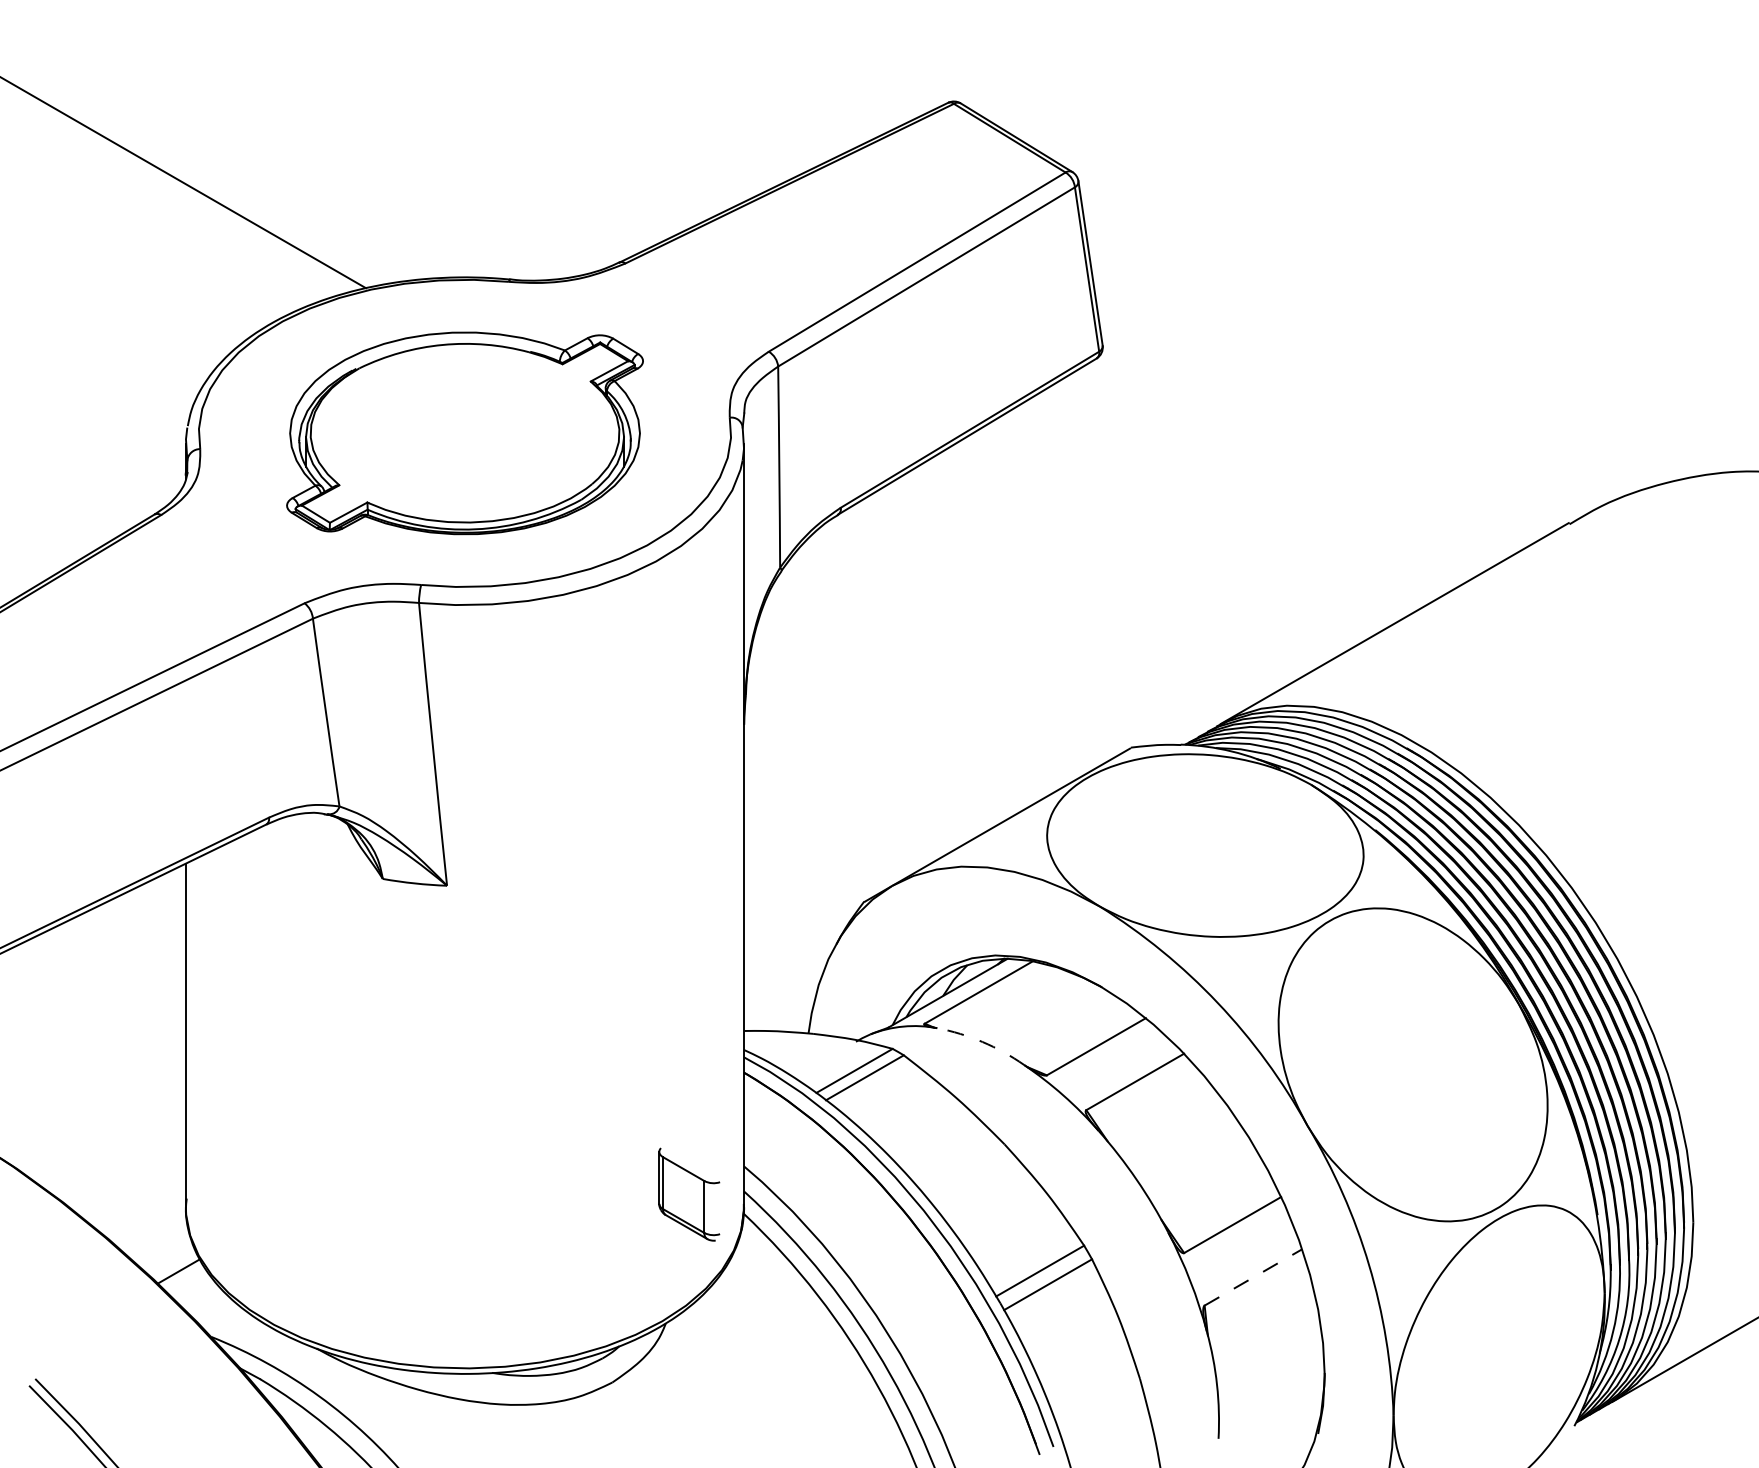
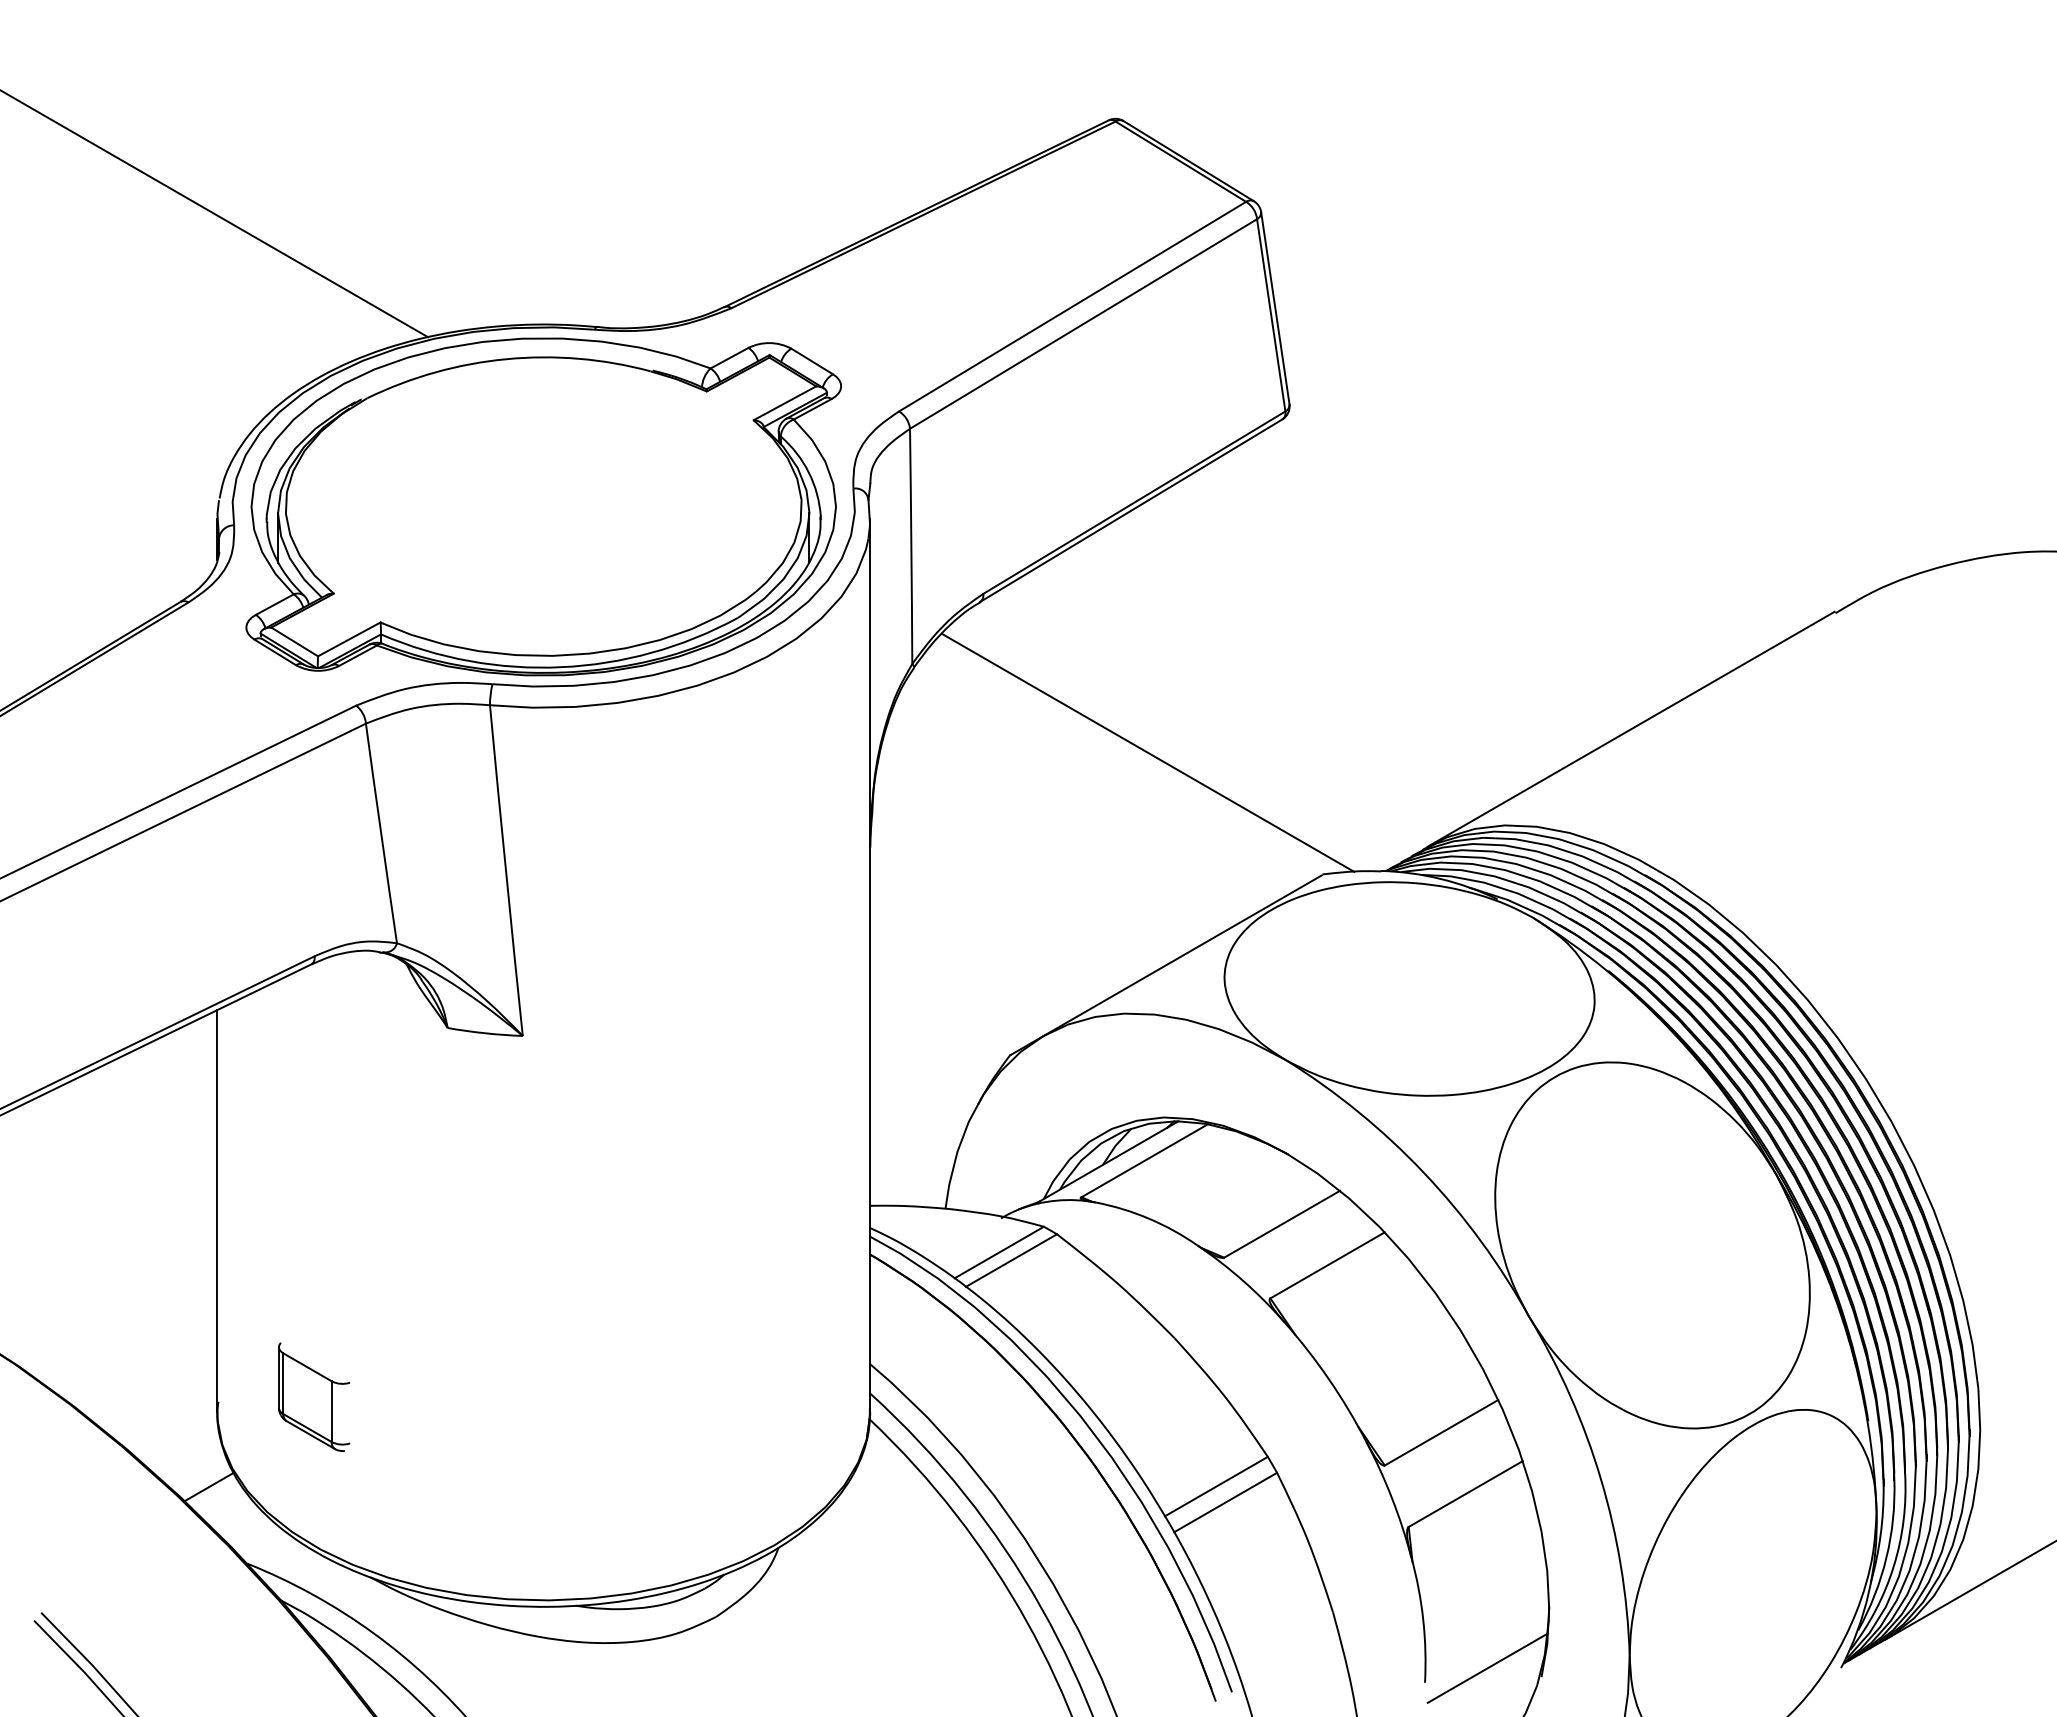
part: (464, 433) -> (543, 506), size x1.43
line: (981, 643) -> (1147, 752), added
arc: (982, 1041) -> (1149, 1218), dashed -> solid
part: (689, 1194) -> (314, 1396), moved
line: (1253, 1277) -> (1465, 1494), dashed -> solid
line: (1271, 1425) -> (1487, 1667), added

